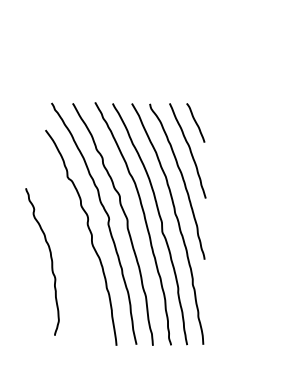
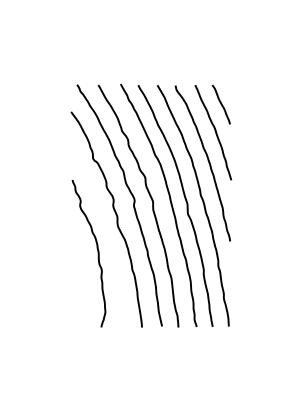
curve: (50, 261) -> (97, 253), moved

